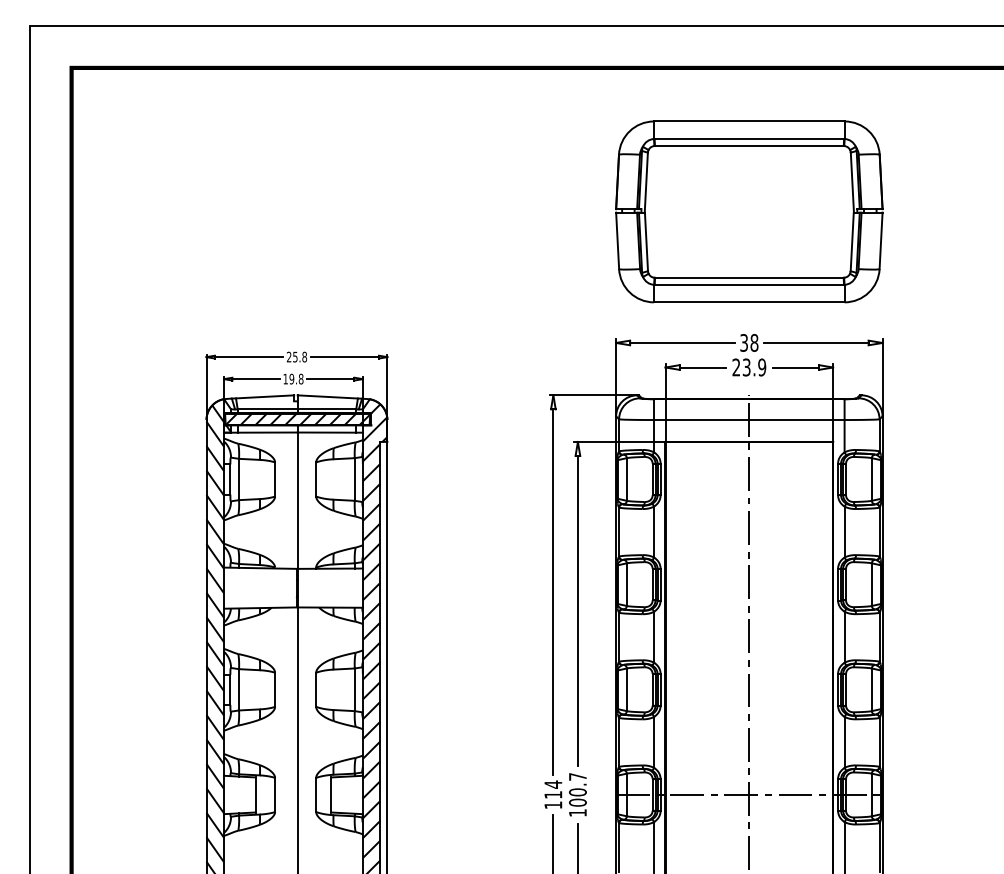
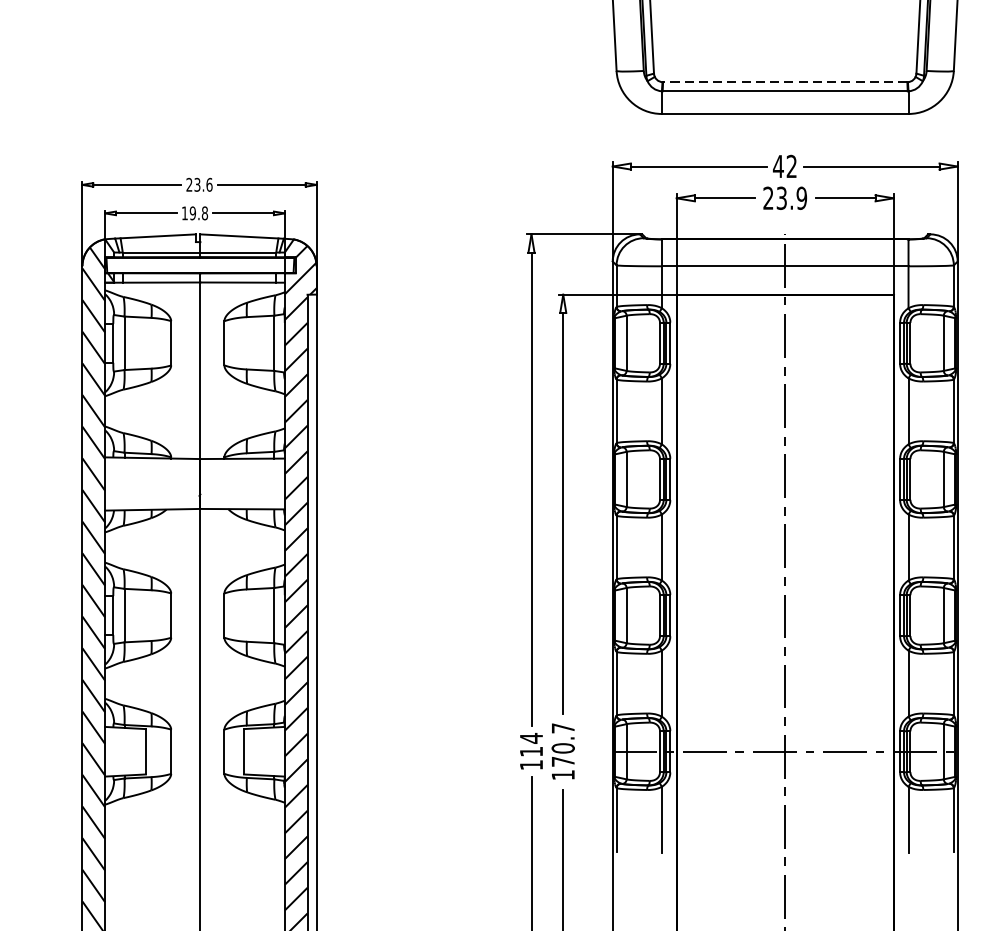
line: (748, 277) -> (784, 81), solid -> dashed
text: (748, 342) -> (784, 165), 38 -> 42
text: (300, 356) -> (204, 184), 25.8 -> 23.6
hatch: (298, 418) -> (201, 264), removed
text: (577, 802) -> (562, 761), 100.7 -> 170.7

